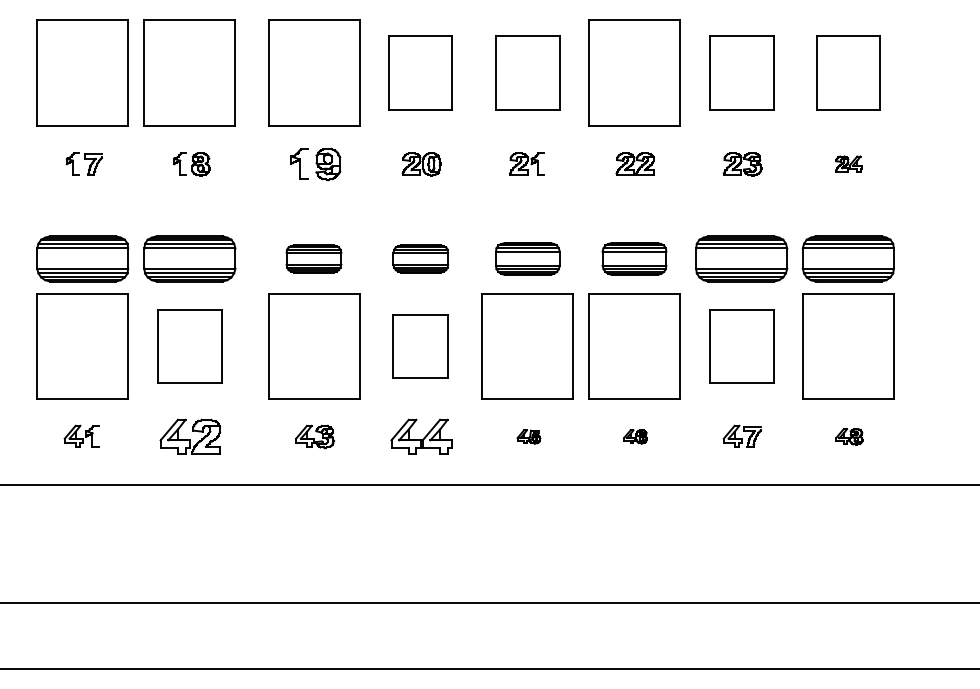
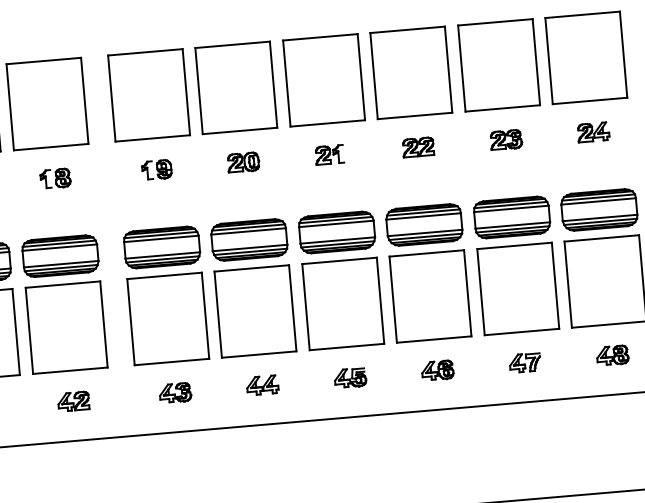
part: (420, 72) -> (236, 87), size x1.43
part: (527, 72) -> (323, 79), size x1.43
part: (741, 72) -> (498, 64), size x1.43
part: (848, 72) -> (586, 57), size x1.43
part: (848, 163) -> (592, 131), size x1.43
part: (315, 164) -> (156, 170), size x0.71
part: (313, 258) -> (161, 247), size x1.67
part: (420, 258) -> (249, 239), size x1.67
part: (527, 258) -> (336, 232), size x1.43
part: (634, 258) -> (424, 224), size x1.43
part: (189, 346) -> (66, 327), size x1.43
part: (420, 346) -> (255, 311), size x1.67
part: (741, 346) -> (518, 289), size x1.43
part: (190, 435) -> (73, 400), size x0.62
part: (421, 435) -> (262, 384), size x0.62
part: (528, 436) -> (350, 377), size x1.67
part: (635, 436) -> (437, 370), size x1.67
part: (849, 436) -> (612, 355), size x1.43

